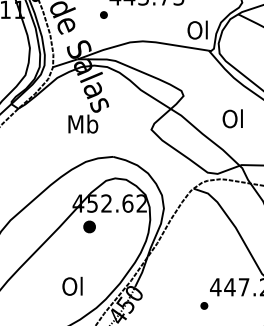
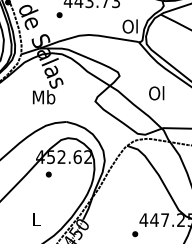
part: (89, 226) -> (48, 174), size x0.62
text: (72, 285) -> (35, 218), Ol -> L

